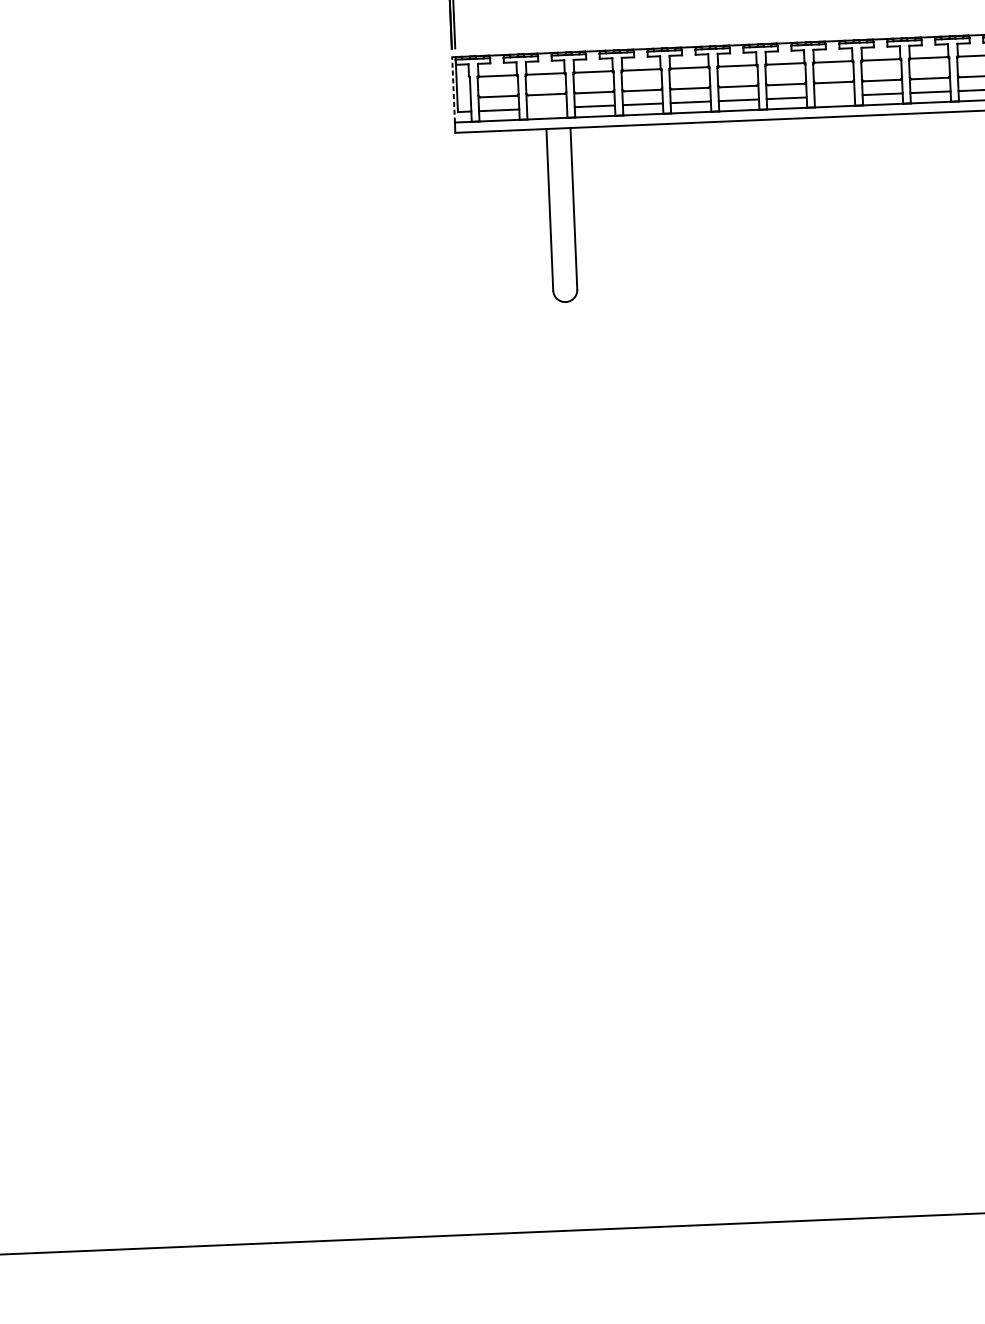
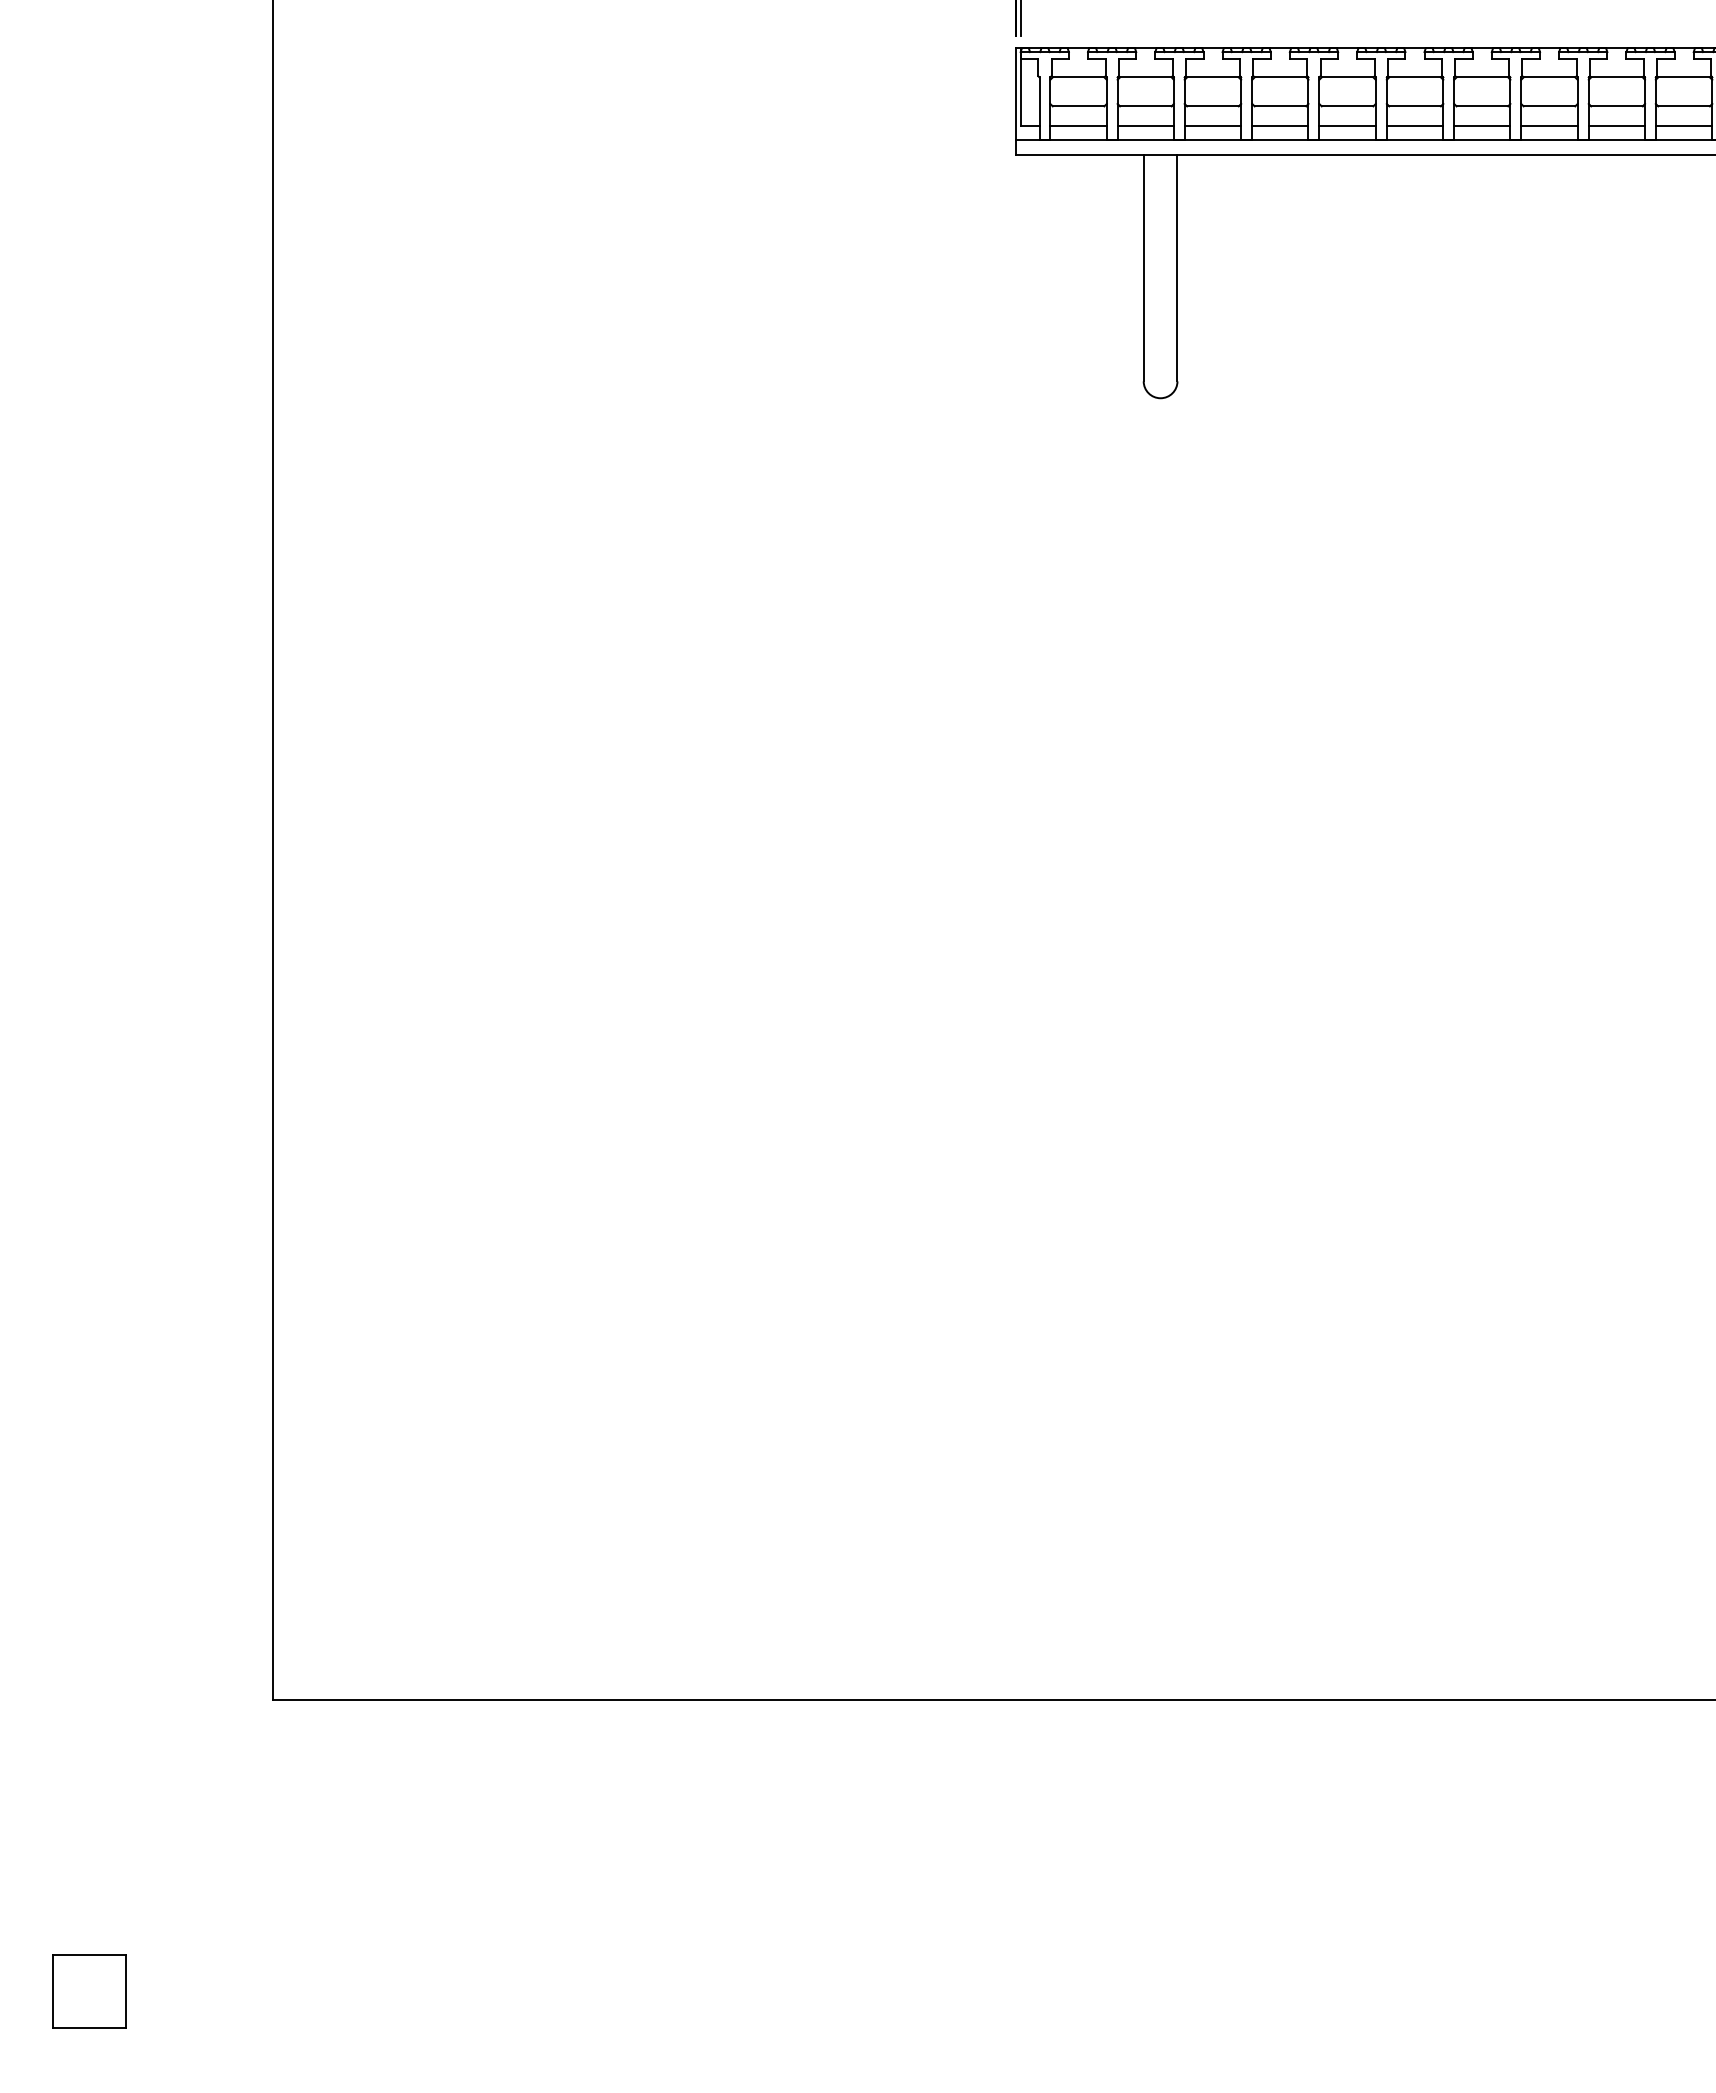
line: (453, 90) -> (1015, 94), dashed -> solid
line: (834, 96) -> (1549, 125), added
line: (546, 108) -> (1145, 125), added

